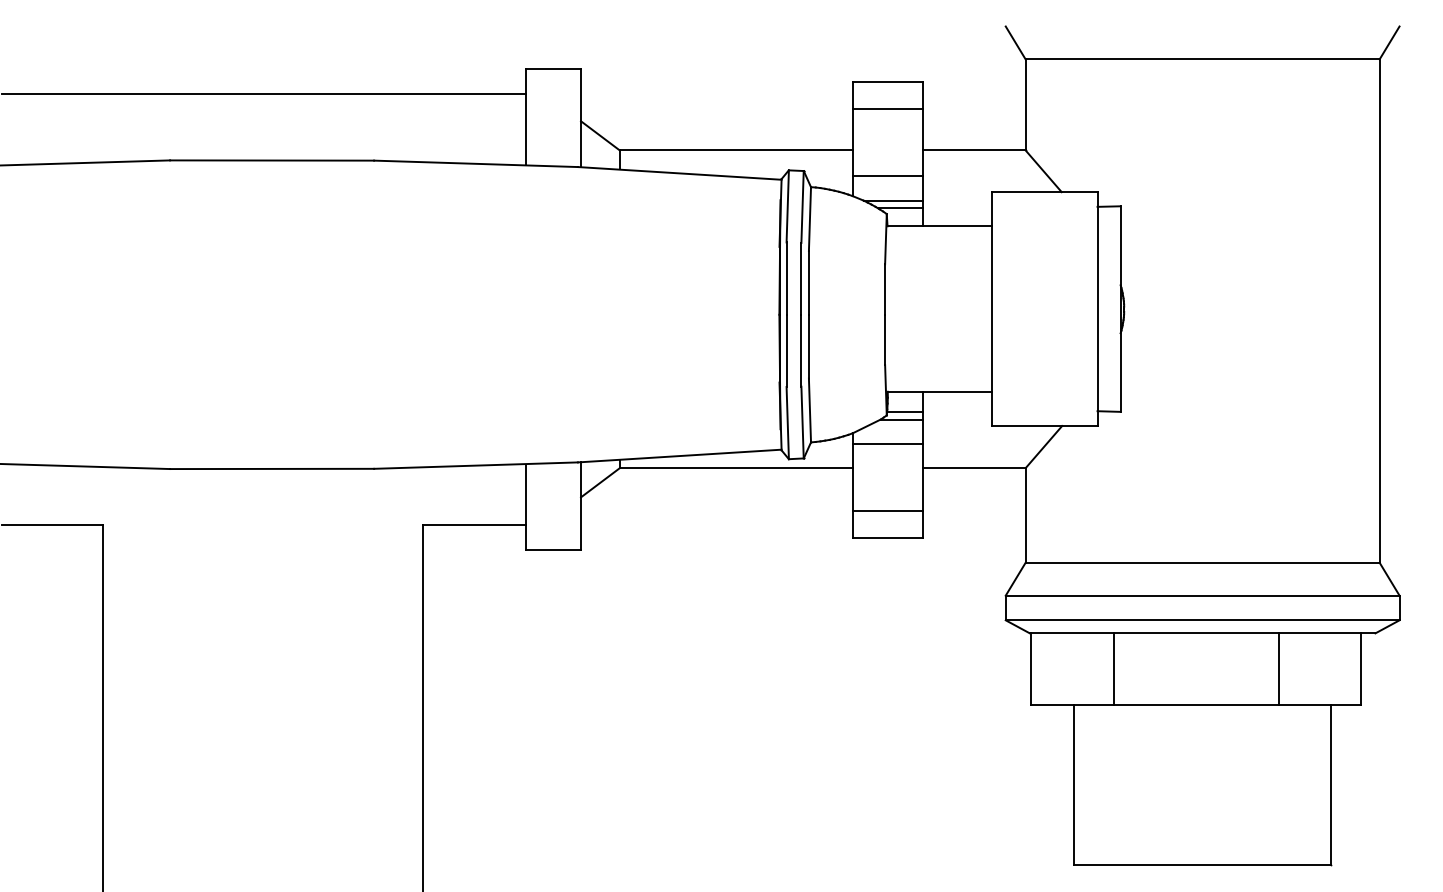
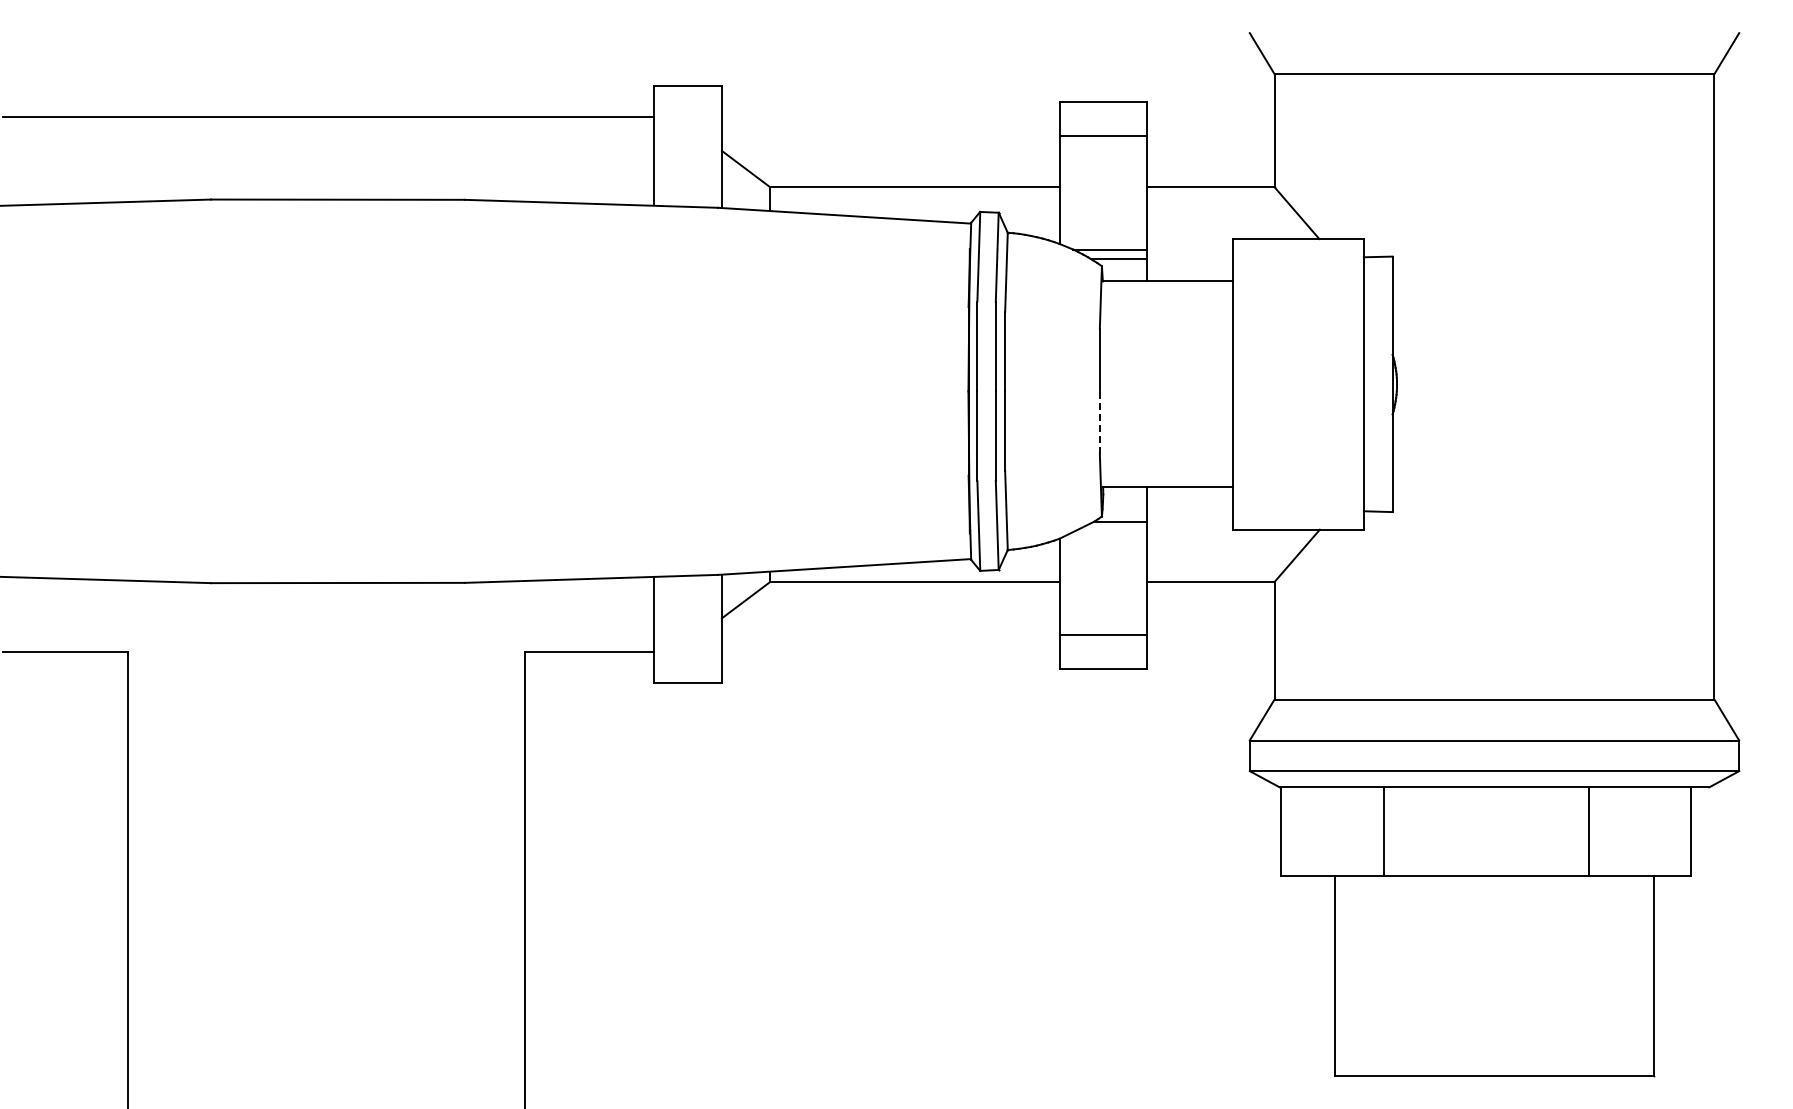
line: (887, 176) -> (1102, 219), removed
line: (884, 339) -> (1099, 422), solid -> dashed
line: (904, 412) -> (1124, 512), removed
line: (887, 444) -> (1102, 552), removed

